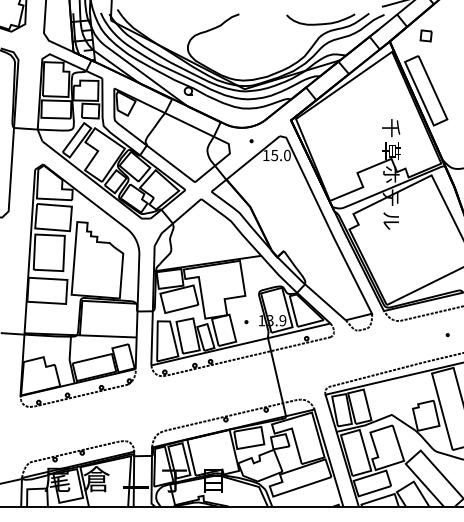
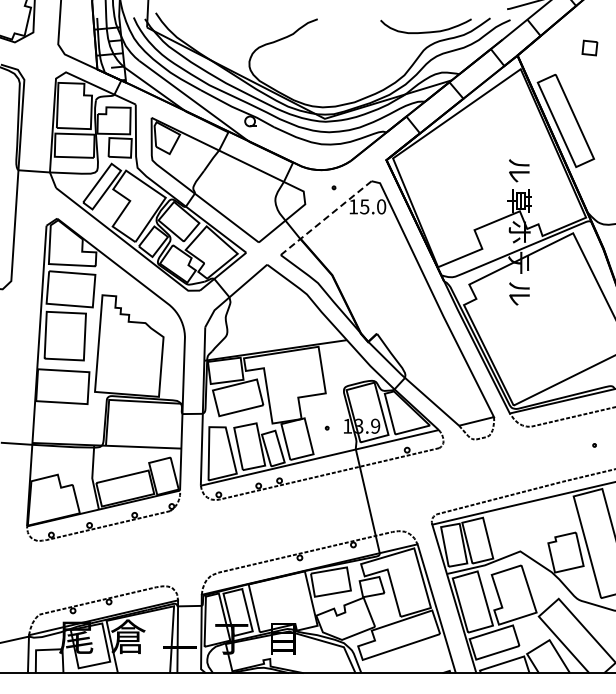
part: (425, 35) -> (589, 47), moved
text: (391, 128) -> (519, 170), 千 -> ル
line: (244, 165) -> (324, 219), solid -> dashed

